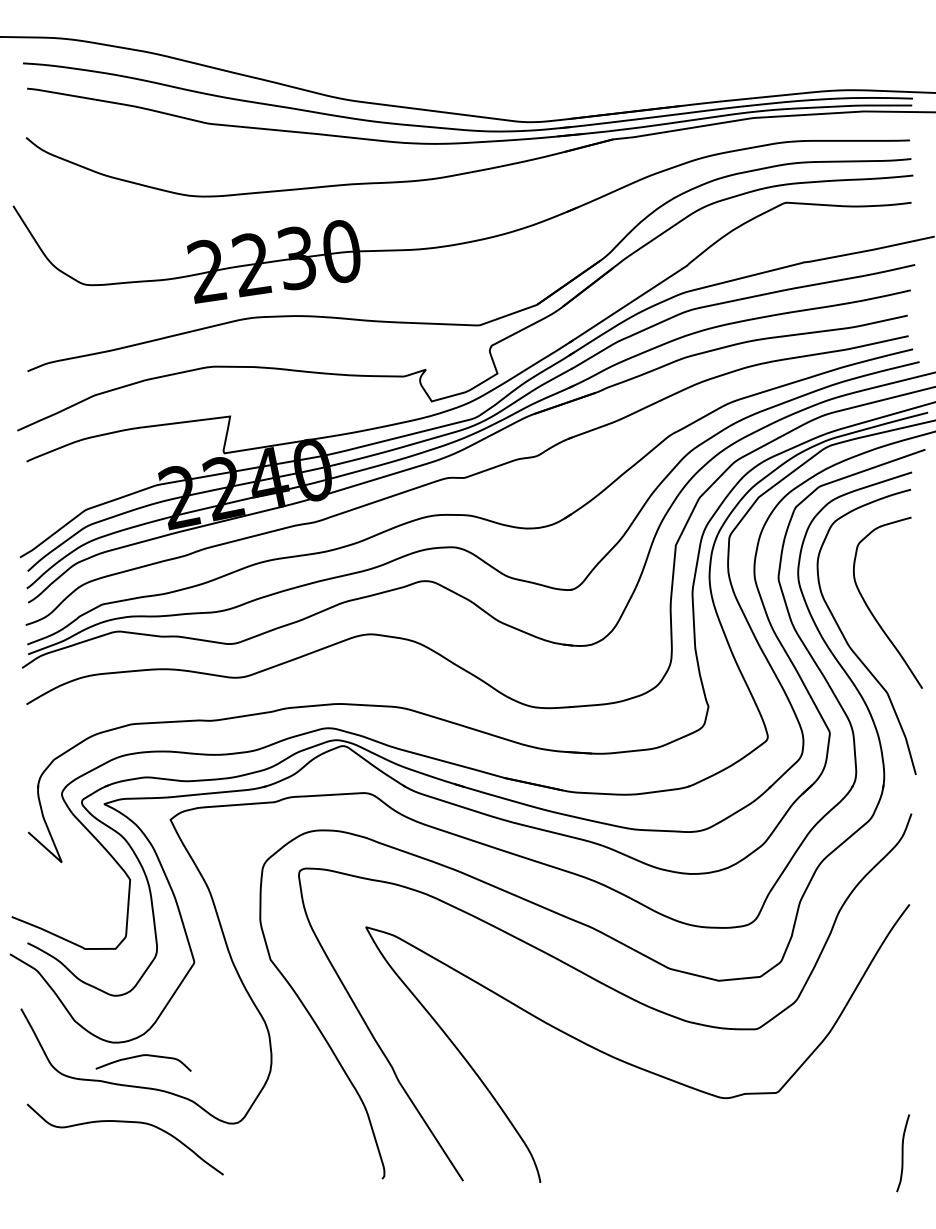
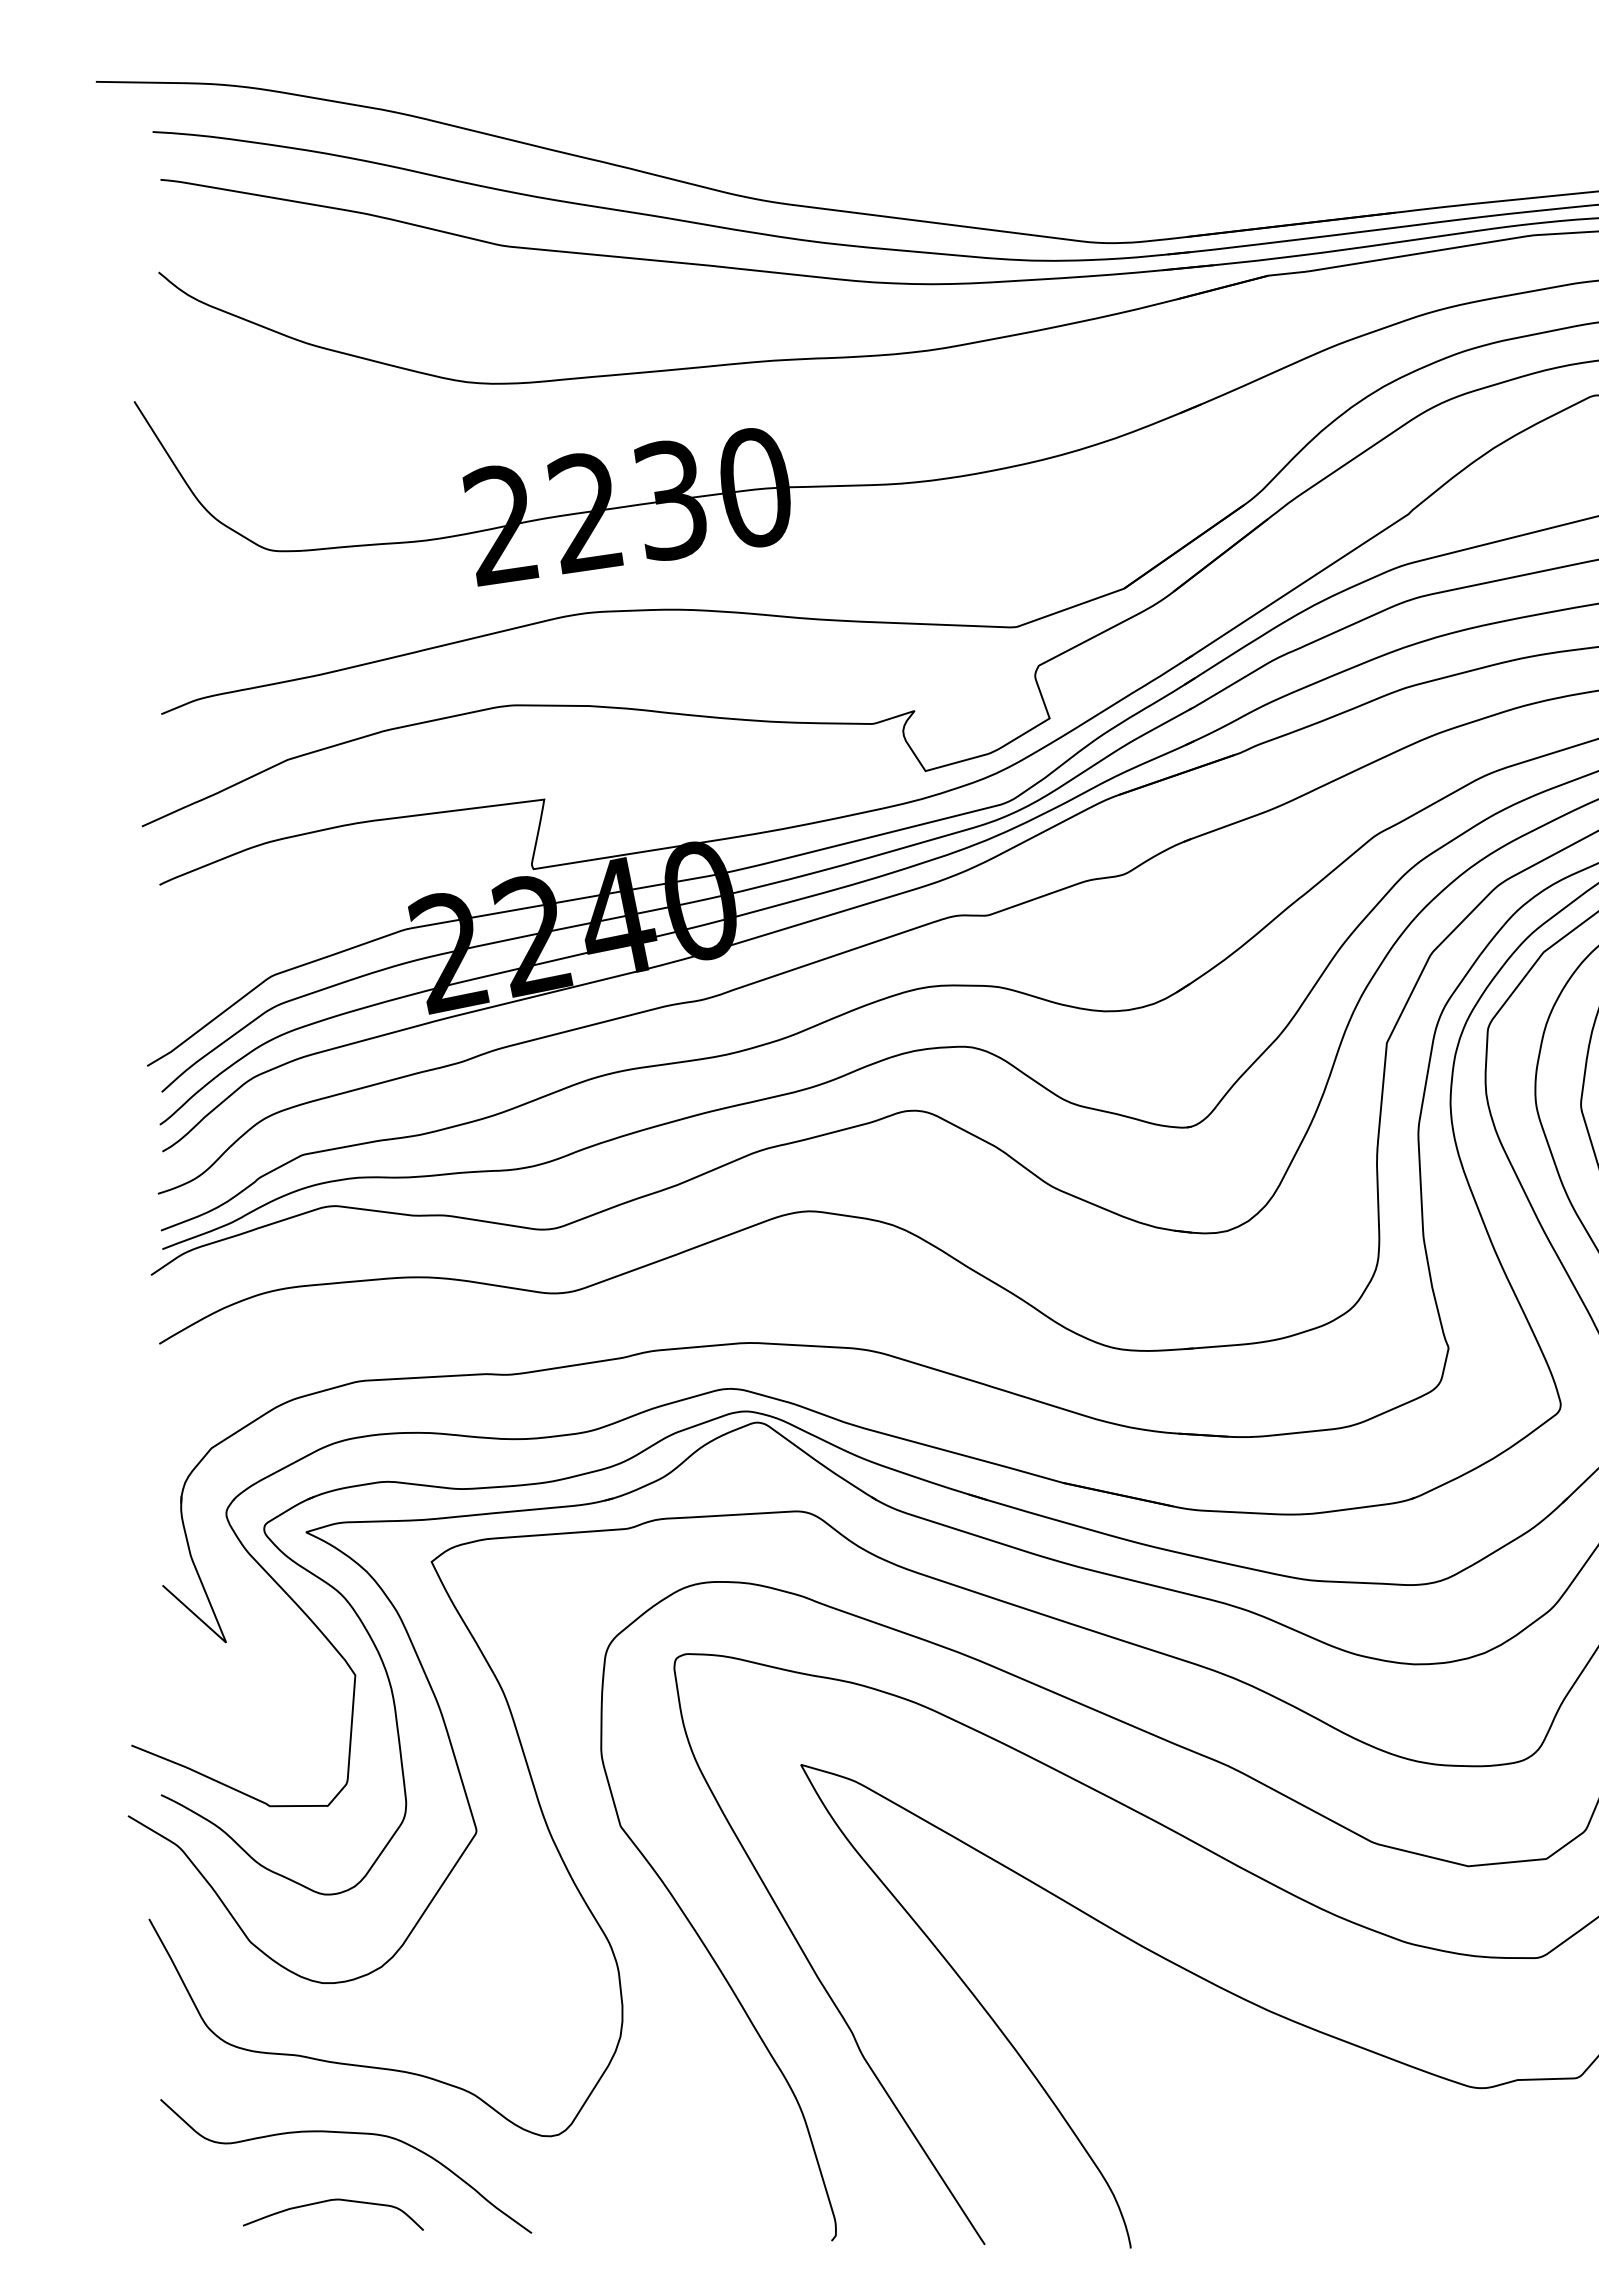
curve: (143, 1056) -> (333, 2202), moved

